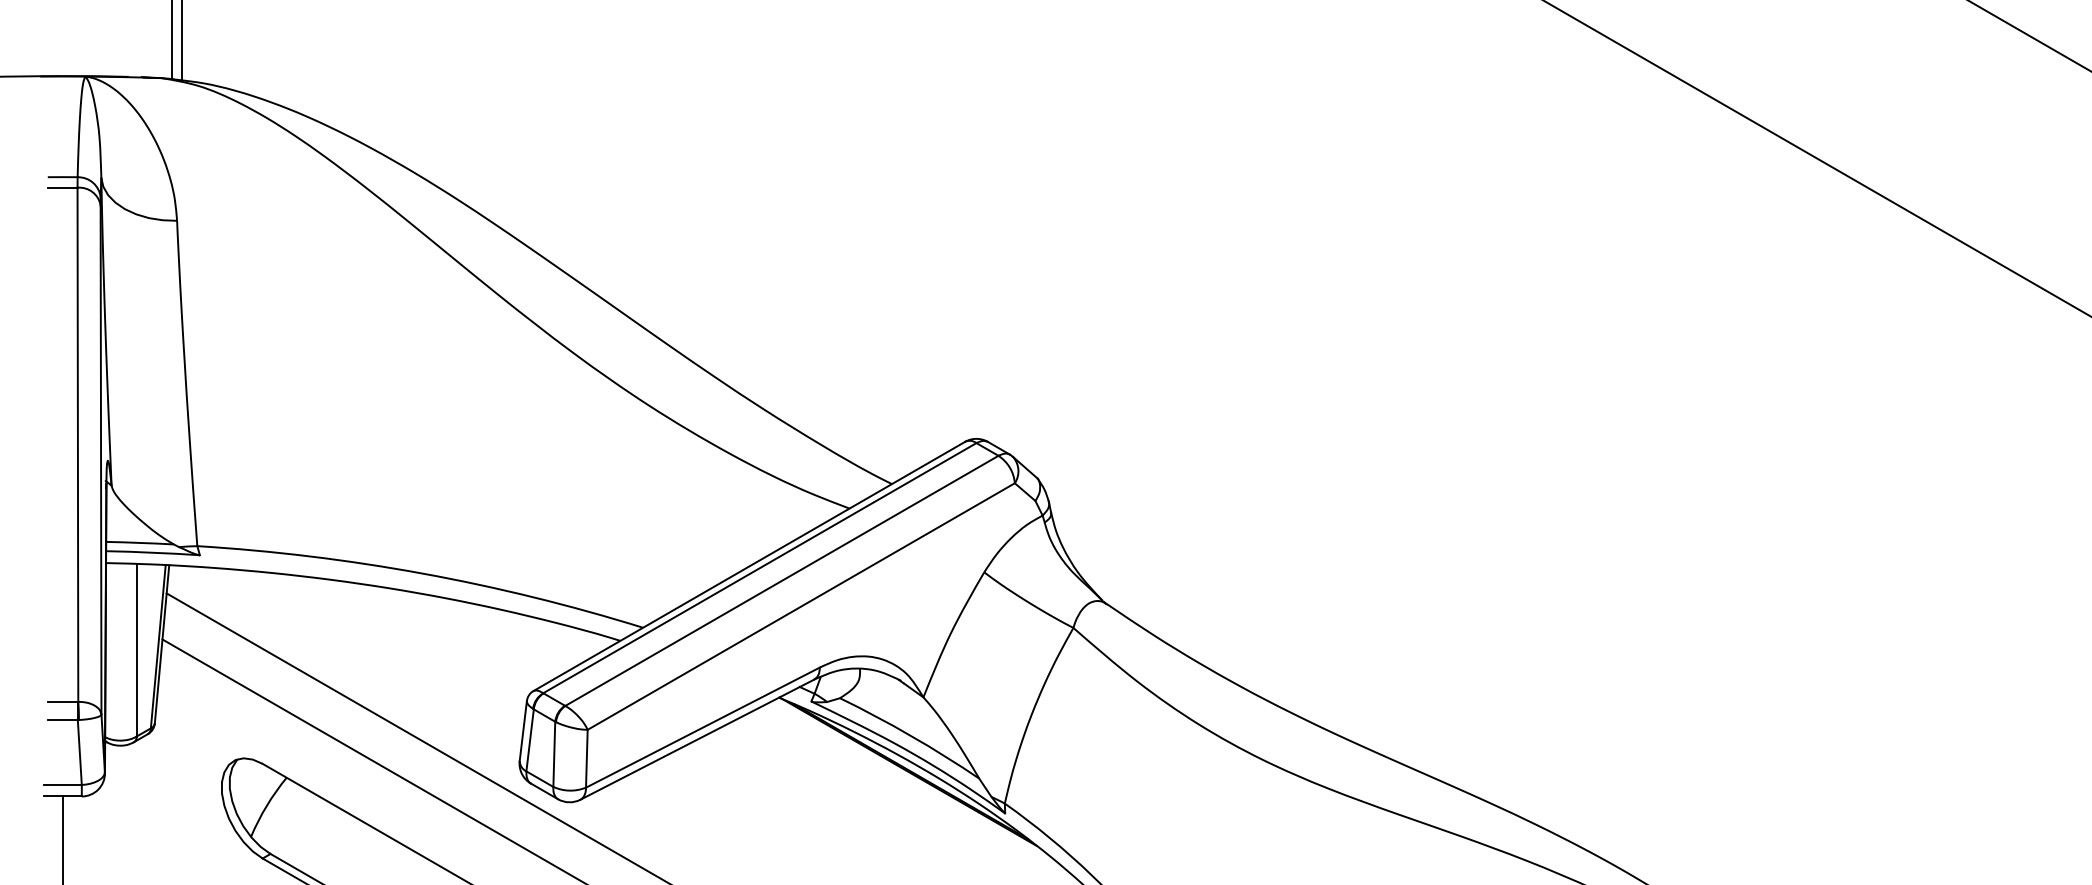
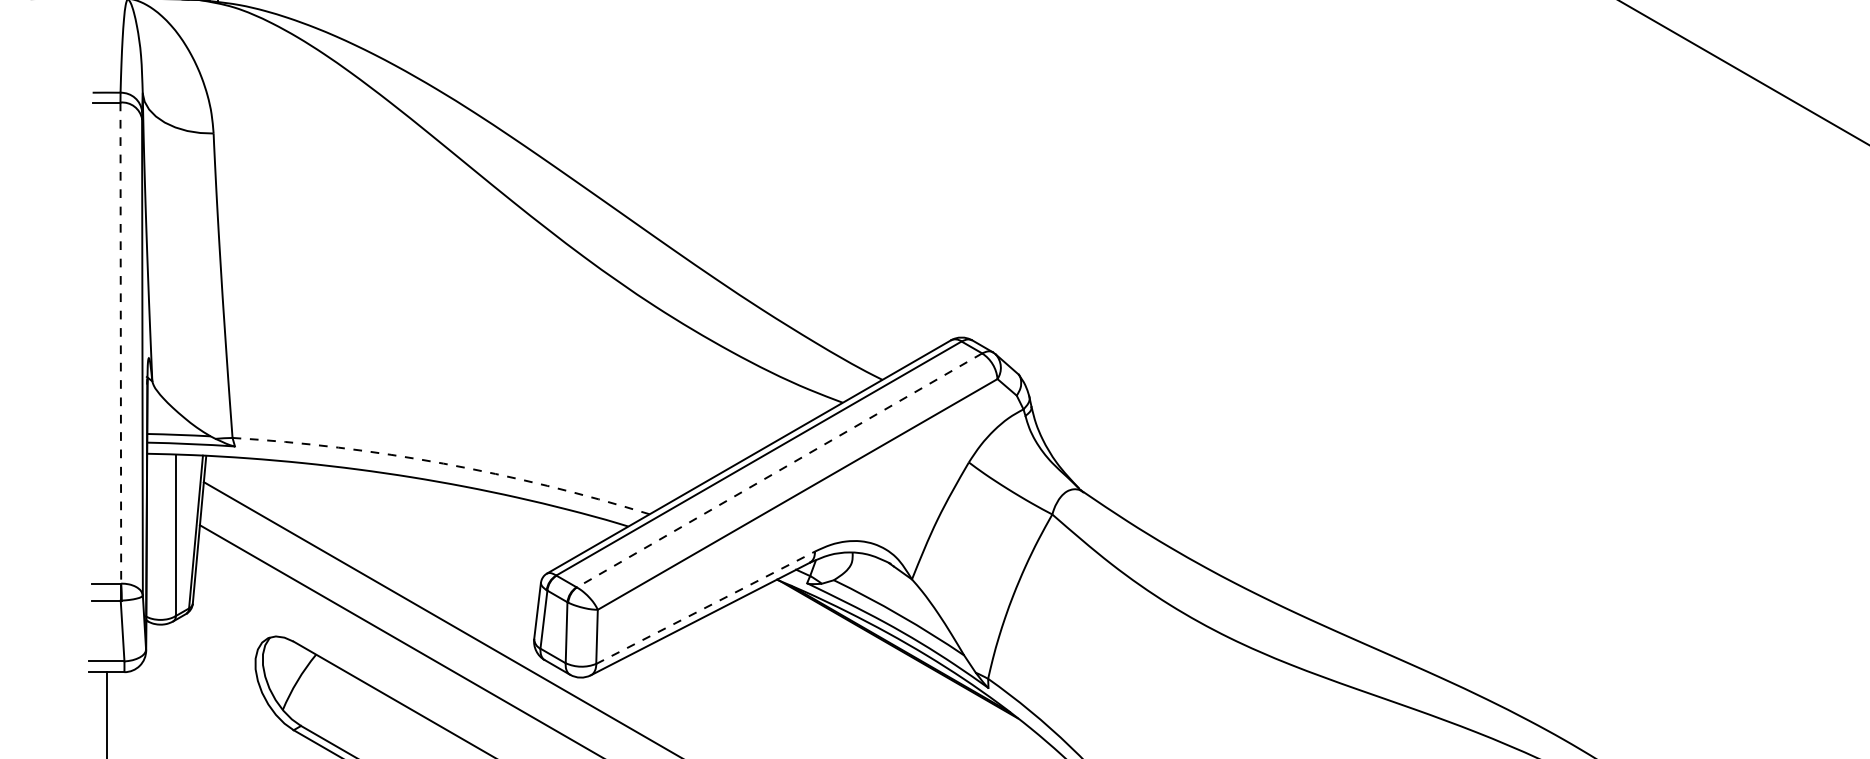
line: (77, 445) -> (120, 343), solid -> dashed
arc: (422, 573) -> (443, 463), solid -> dashed
line: (781, 581) -> (779, 471), solid -> dashed
line: (703, 727) -> (706, 607), solid -> dashed

